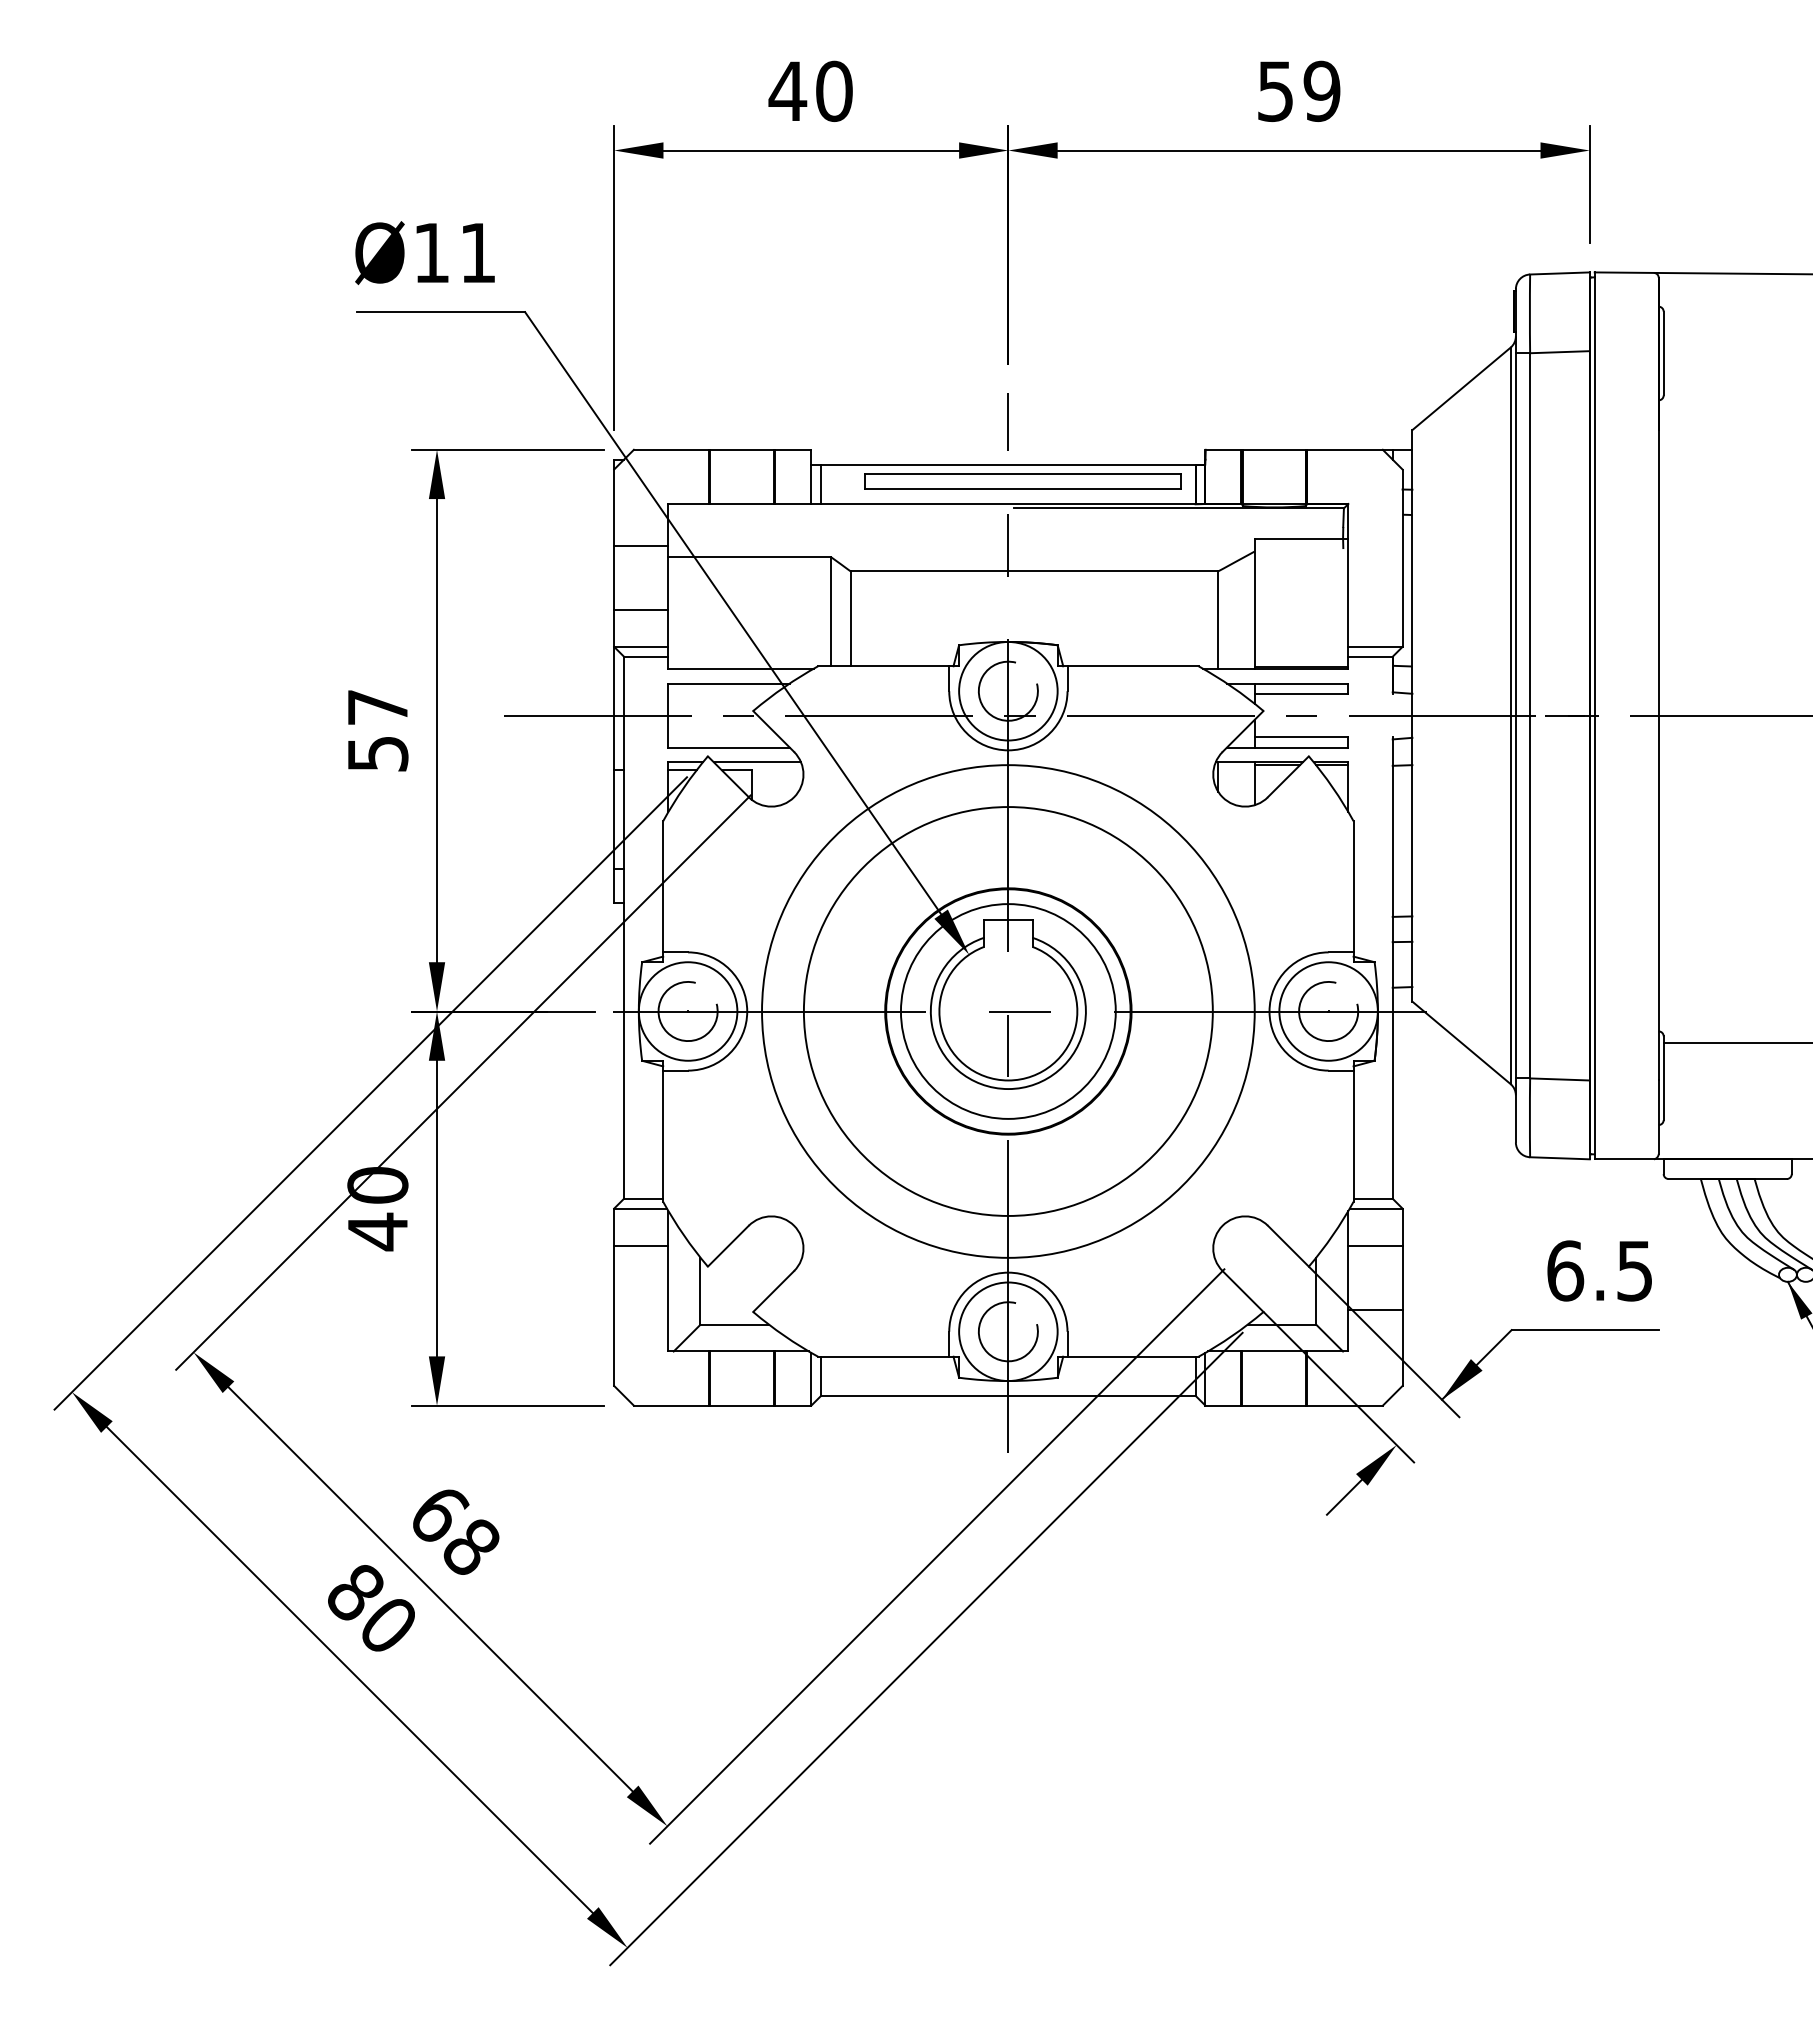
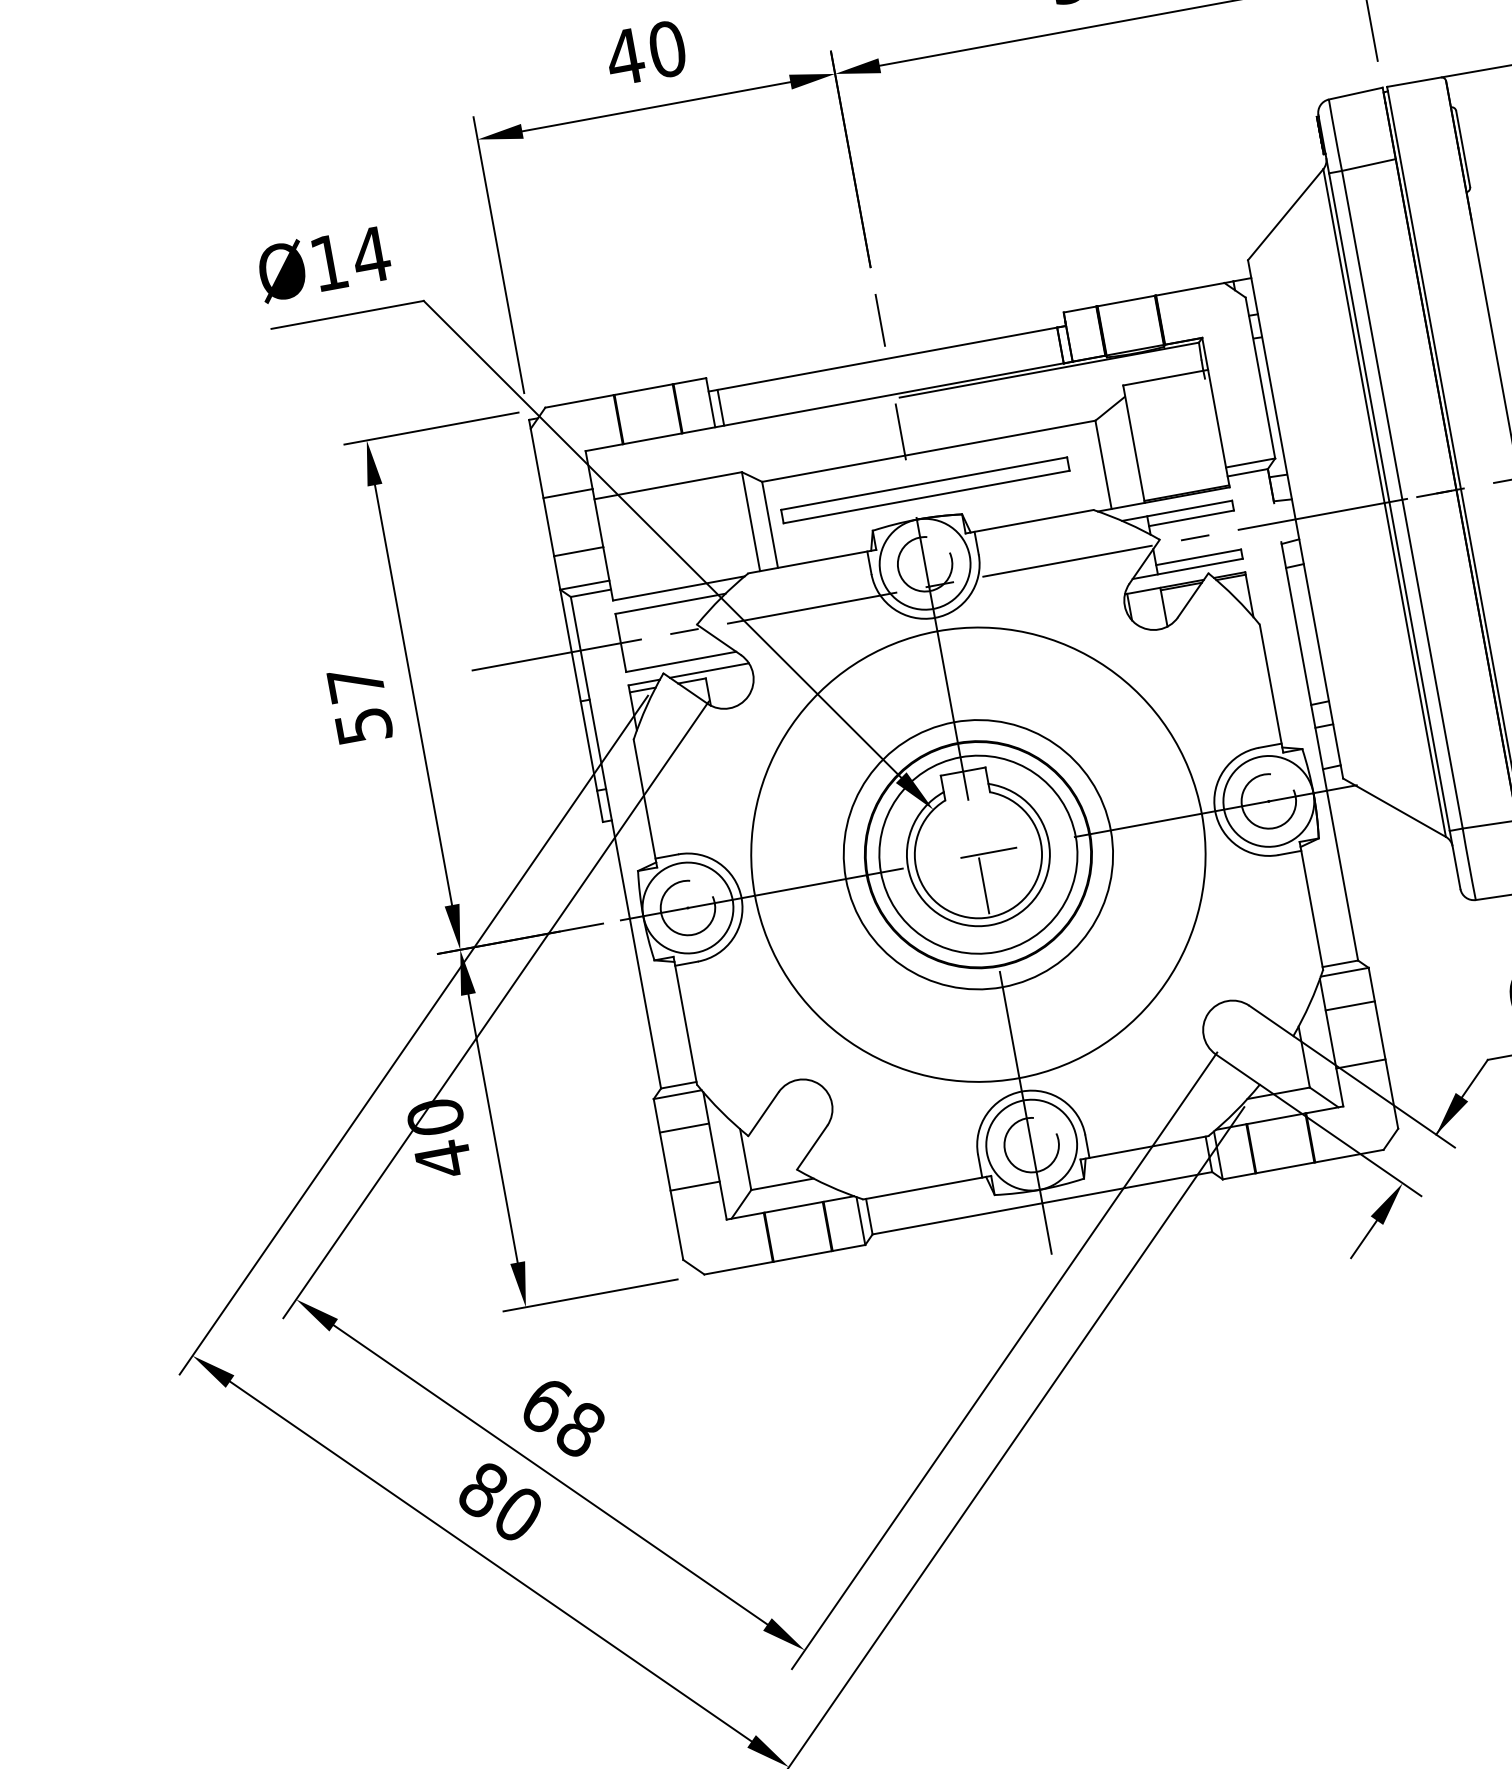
text: (477, 252) -> (370, 254), Ø11 -> Ø14
part: (1022, 481) -> (924, 490), moved
circle: (1008, 1011) -> (978, 854), size x0.71
line: (641, 1309) -> (695, 1186), added

